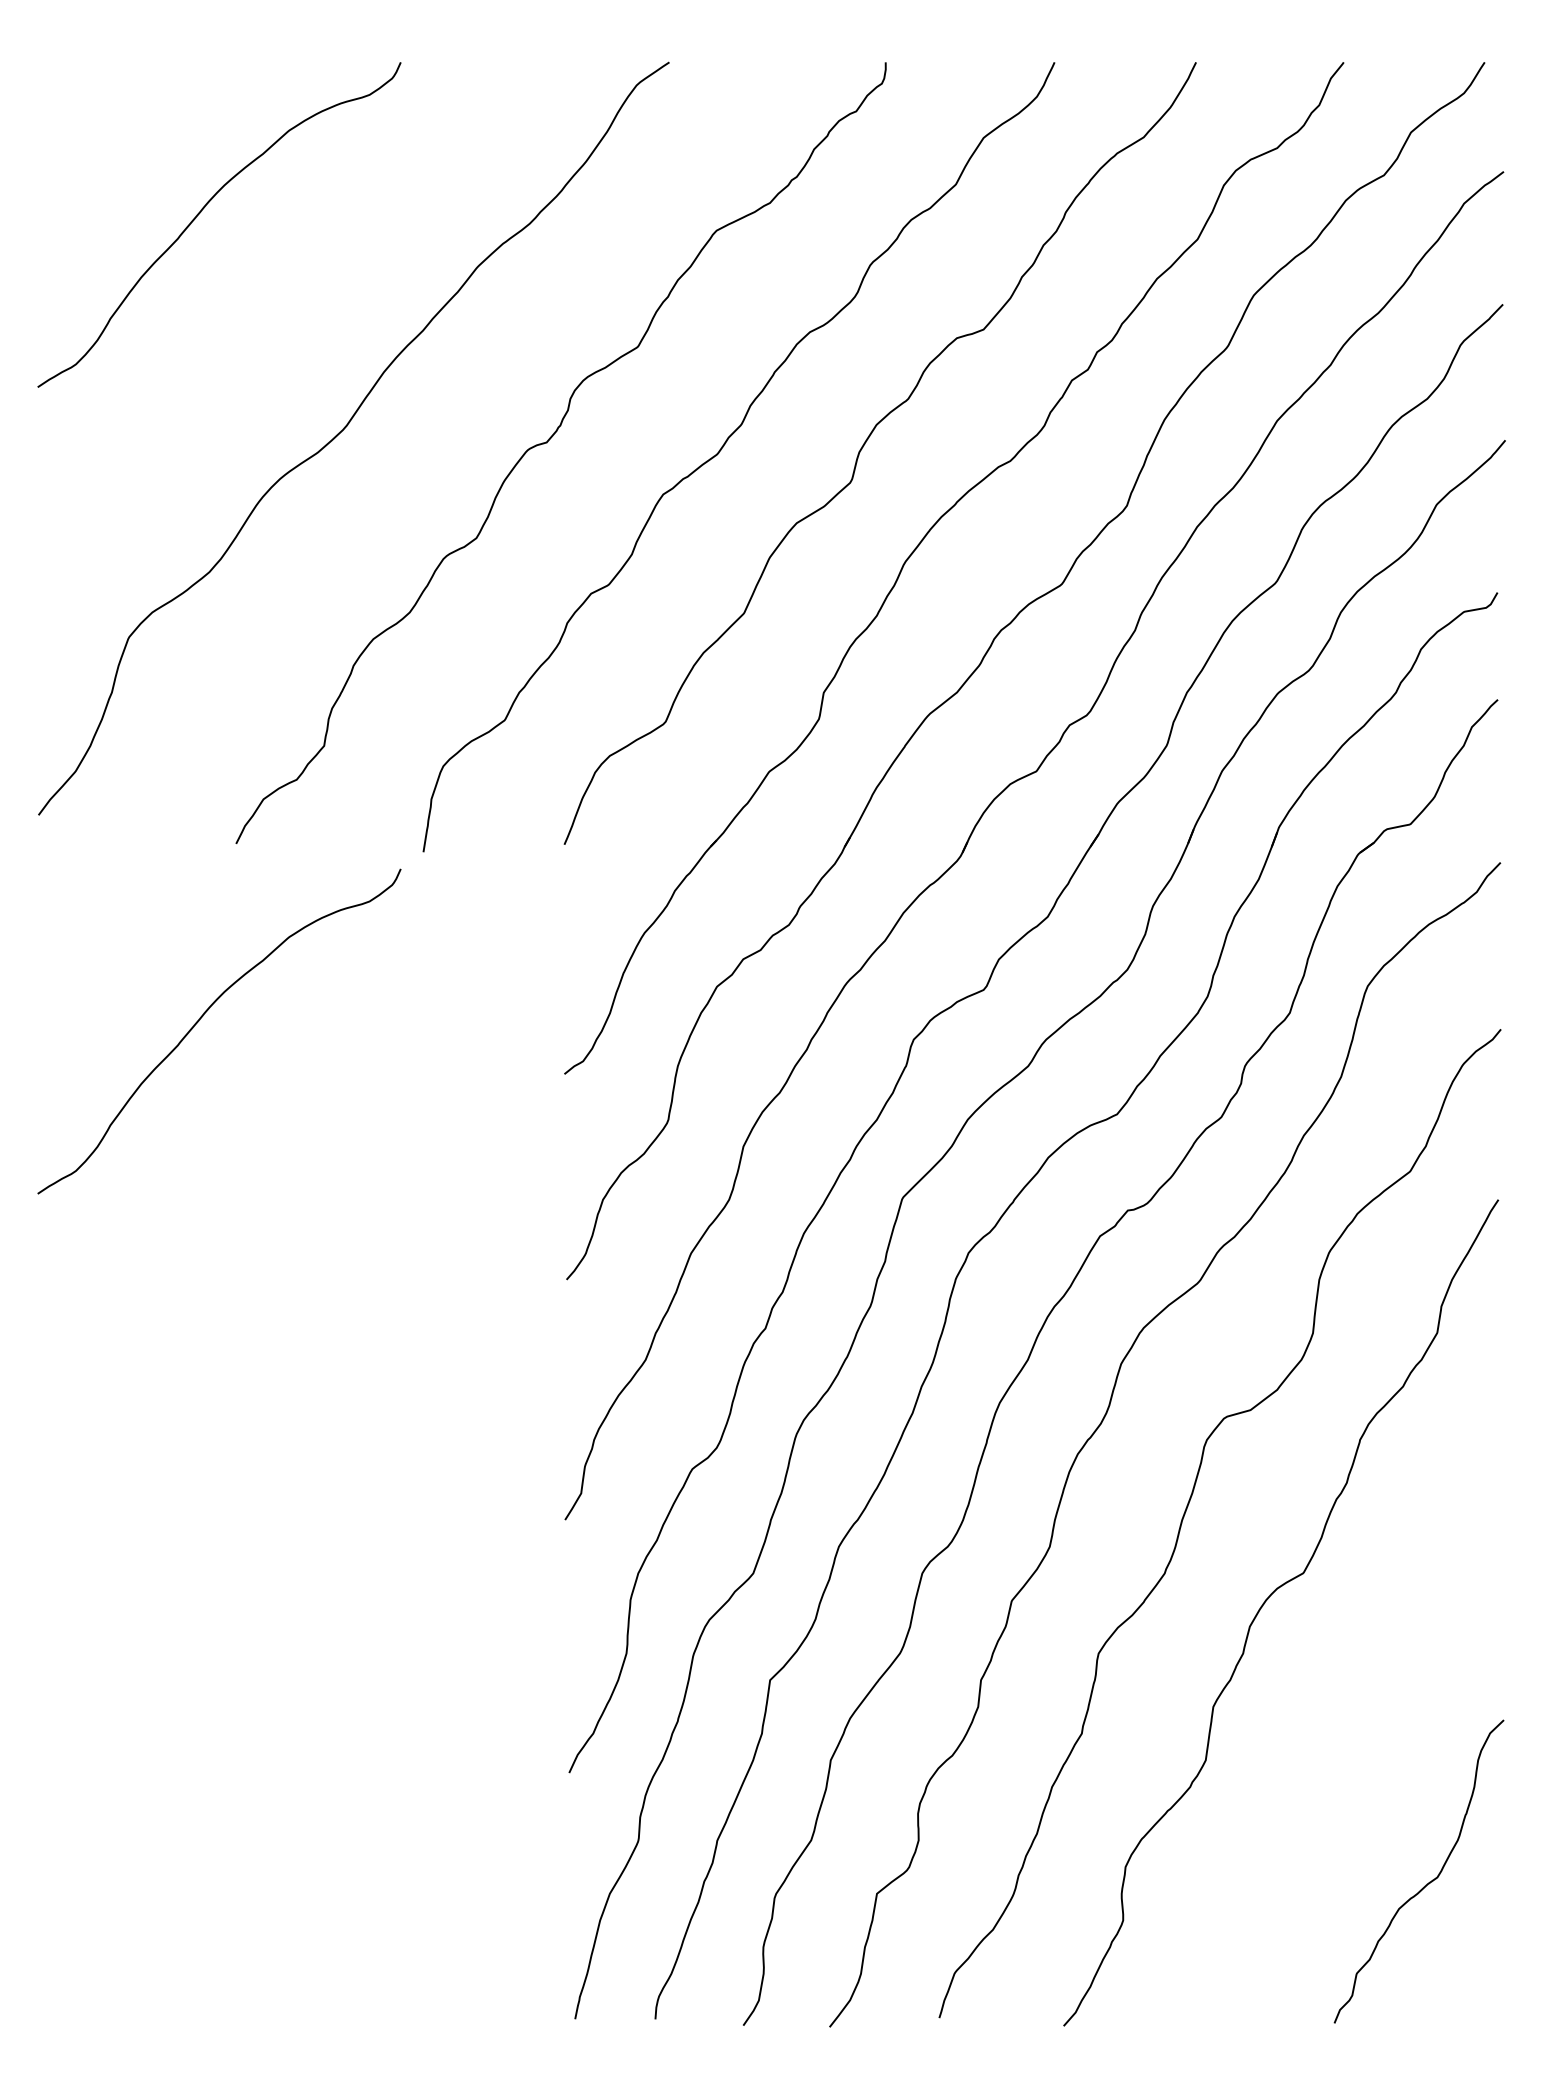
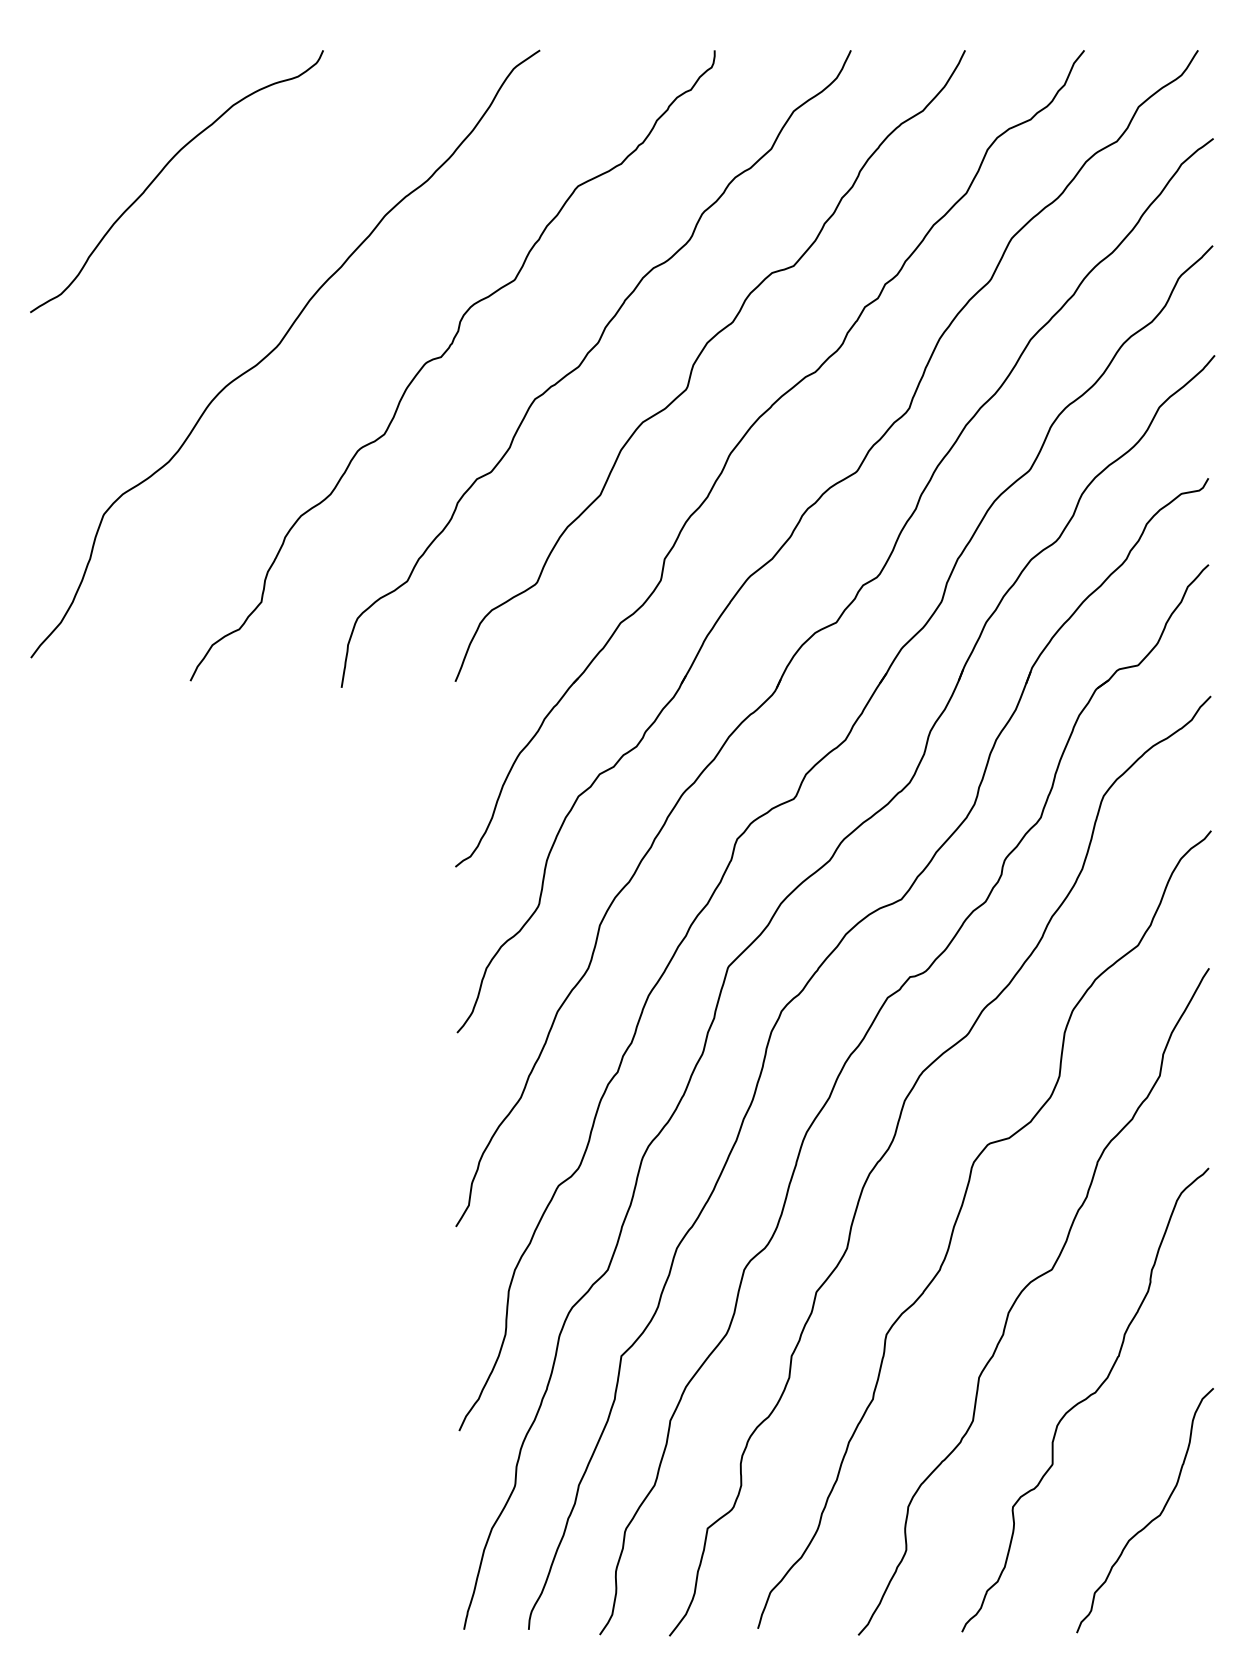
curve: (202, 1017) -> (163, 821), removed
curve: (1345, 1733) -> (1085, 1399), added

